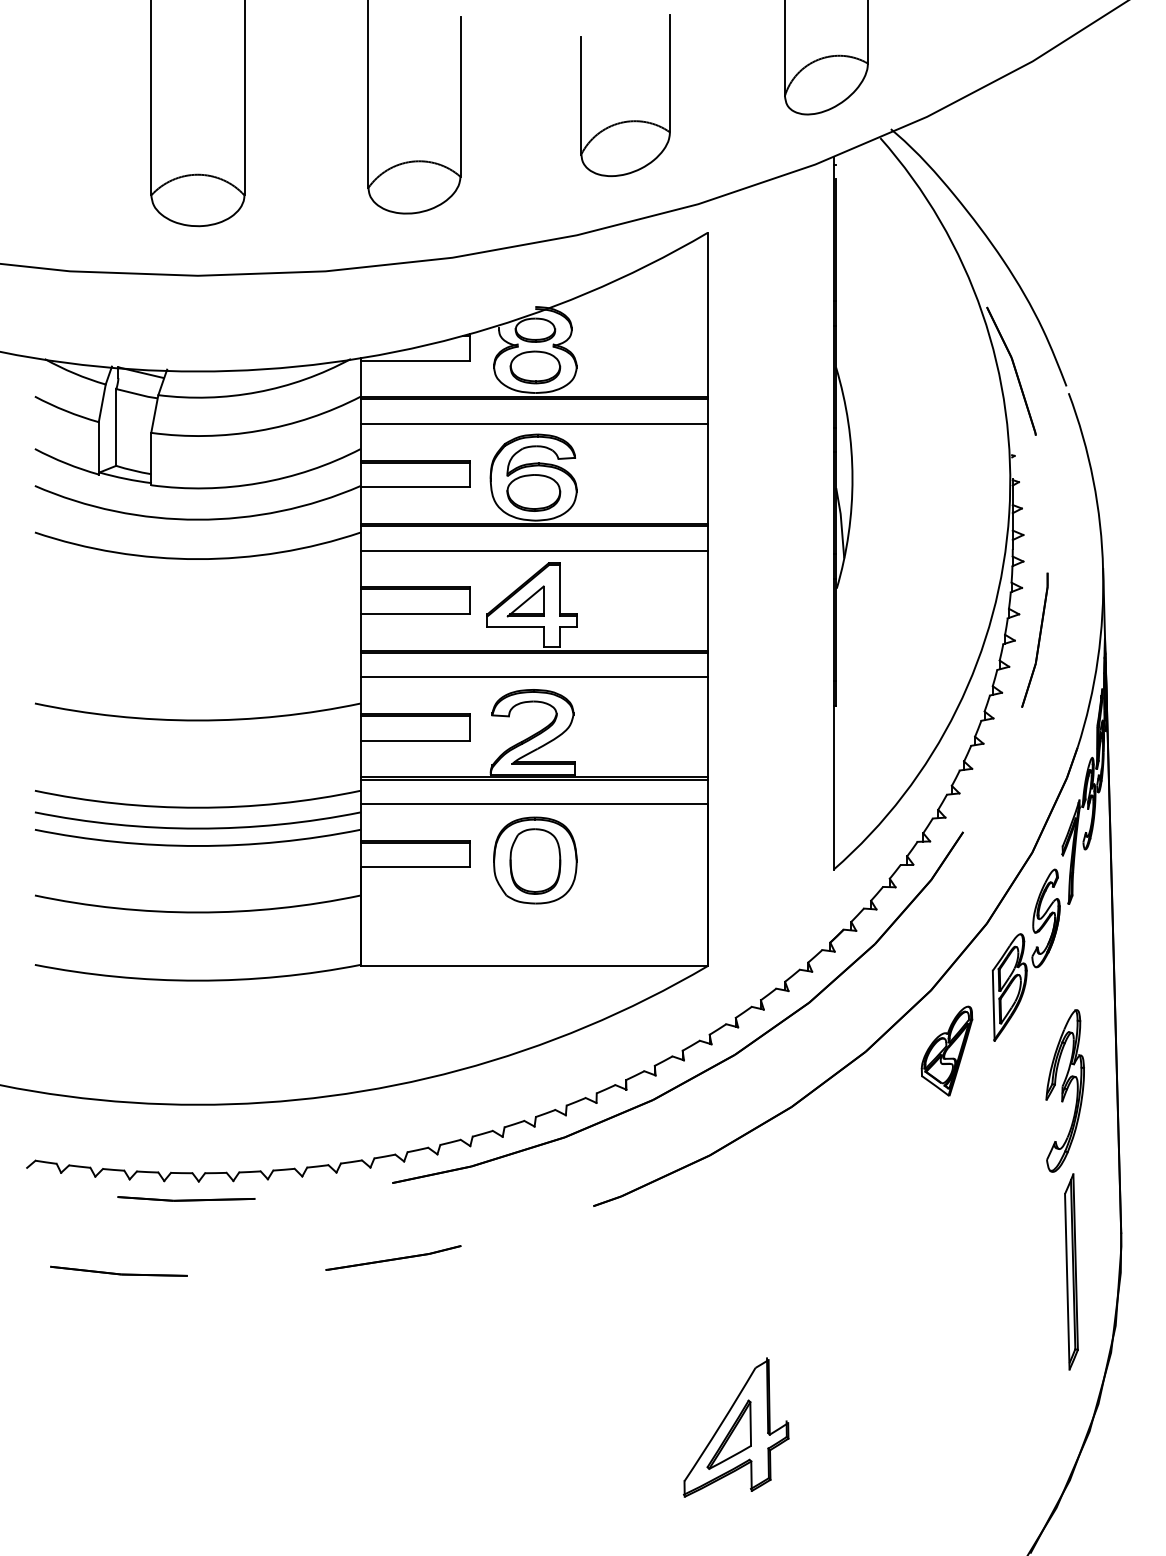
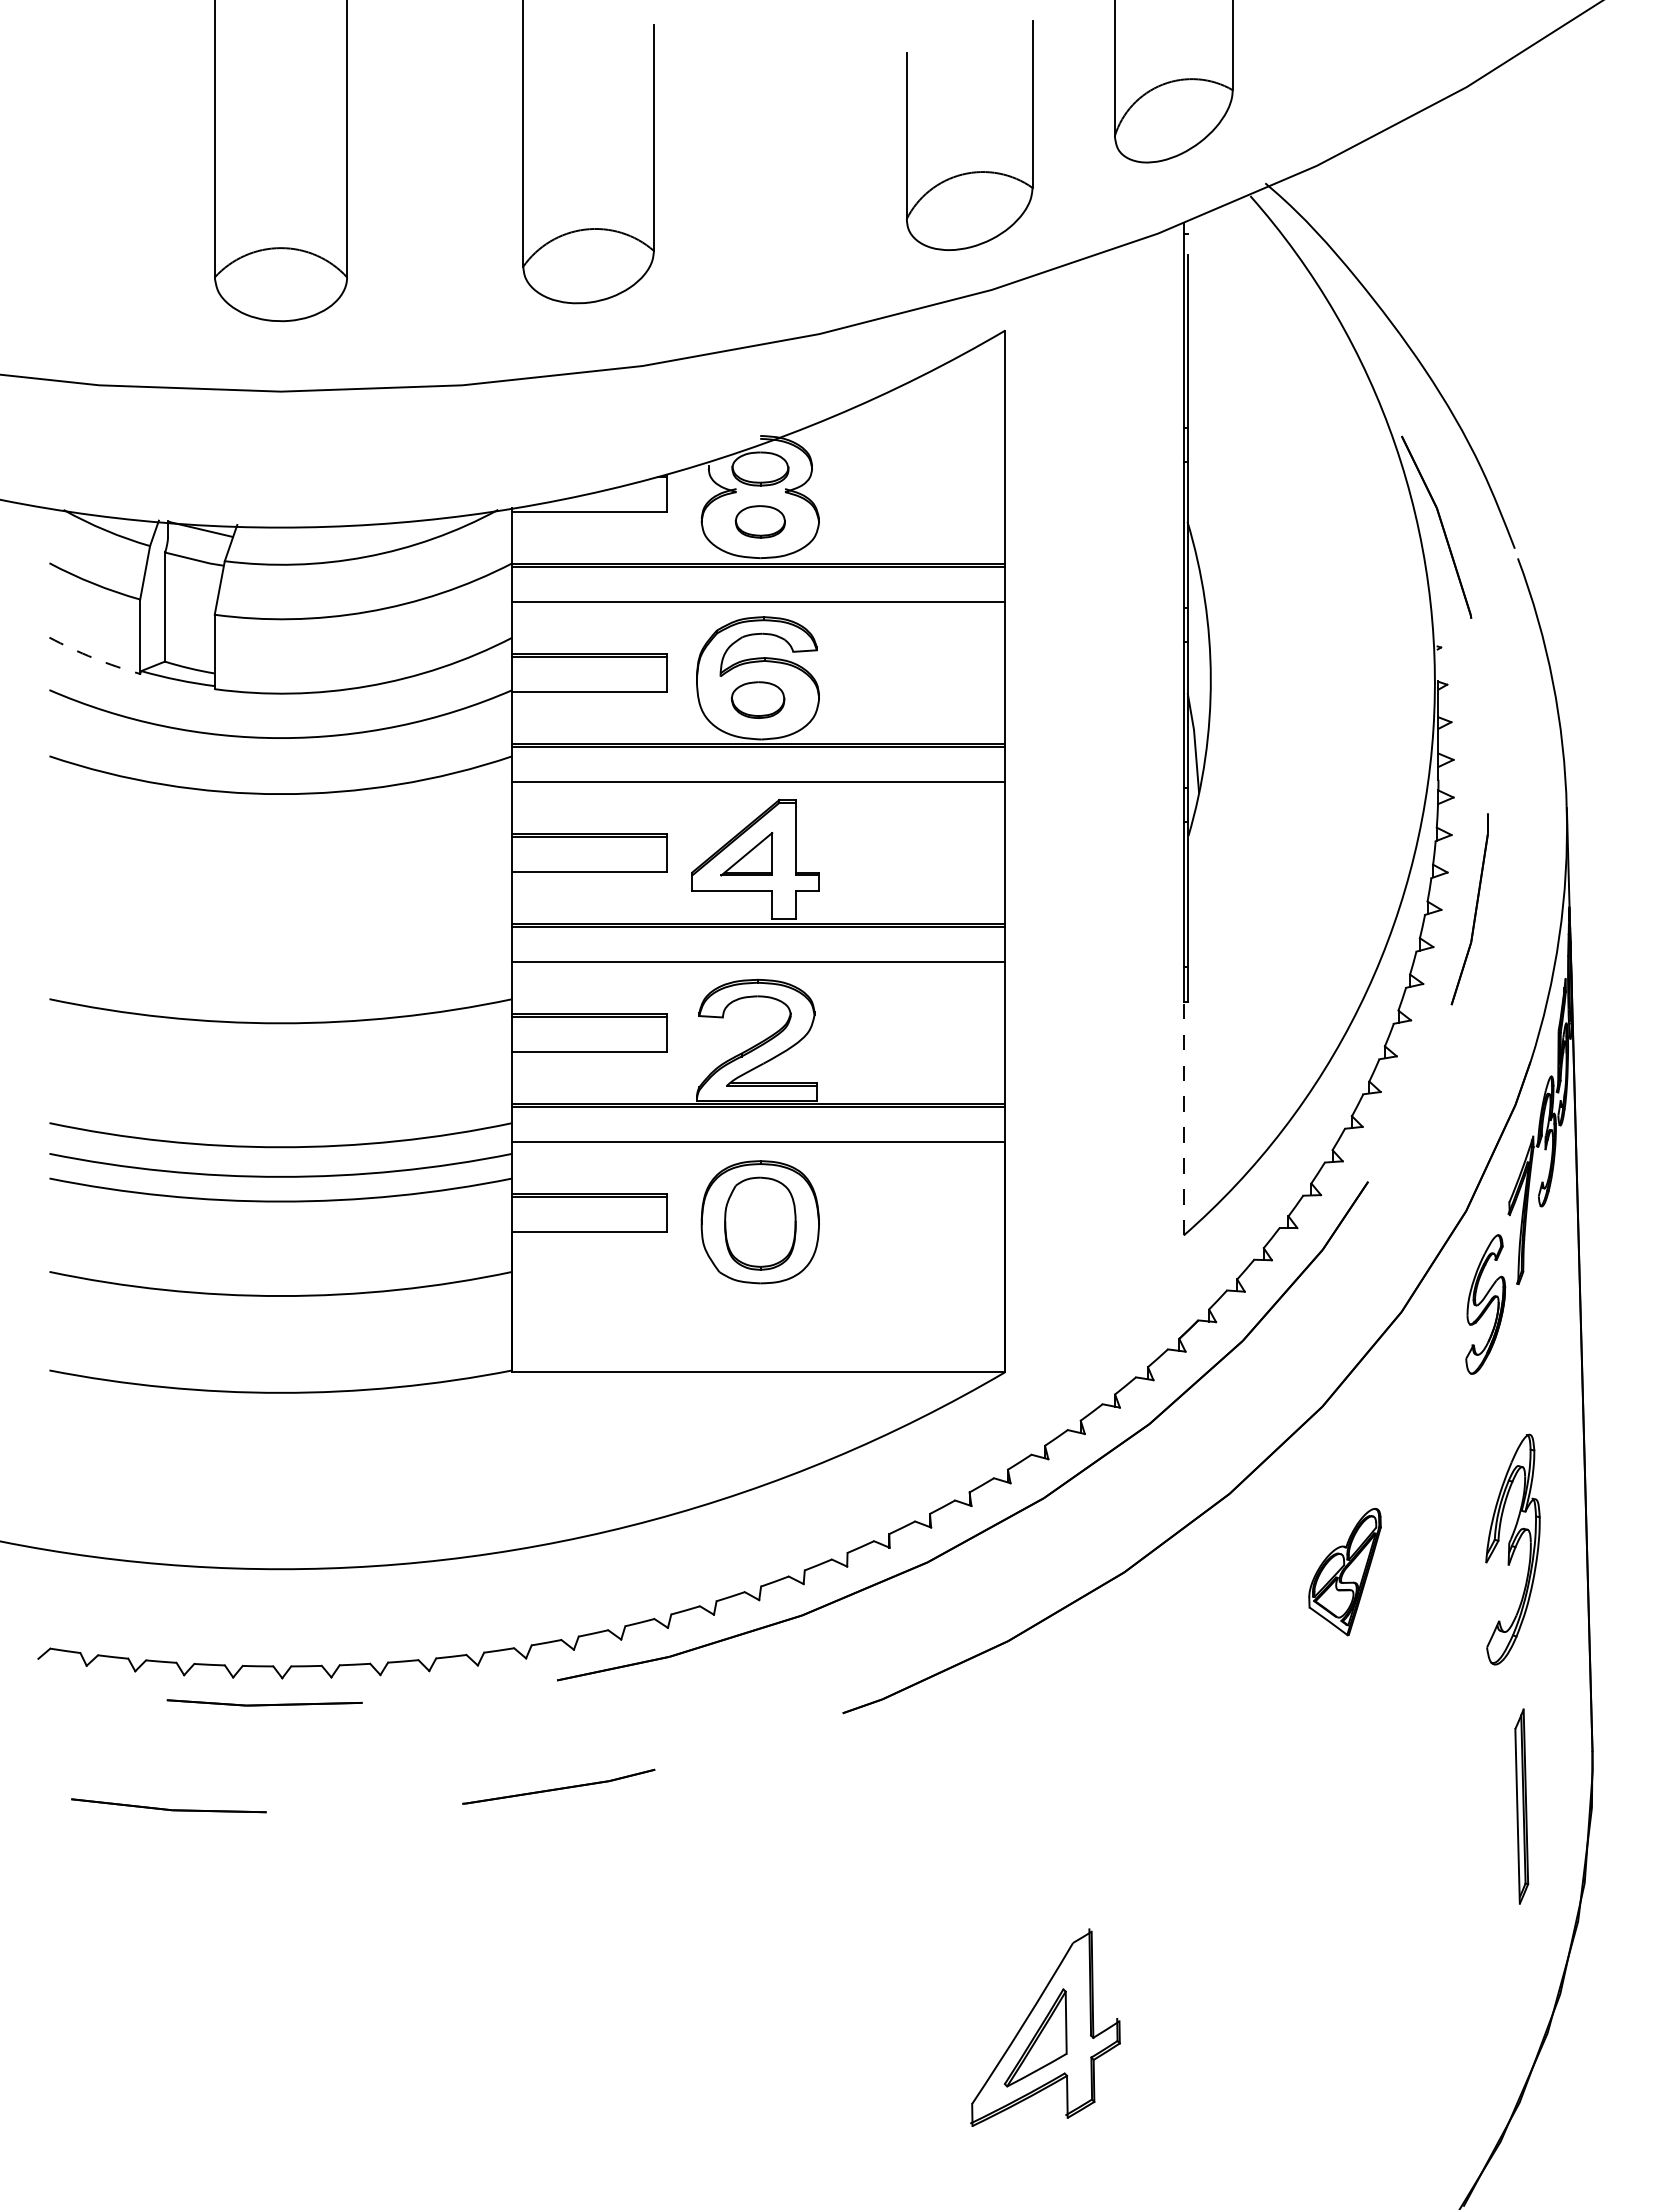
part: (627, 120) -> (971, 171), moved
part: (535, 367) -> (760, 521), size x0.7
arc: (65, 463) -> (93, 658), solid -> dashed
part: (533, 492) -> (757, 699), size x0.7
line: (833, 787) -> (1183, 1118), solid -> dashed
part: (1009, 987) -> (1434, 1402), removed
part: (946, 1050) -> (1344, 1571), moved
part: (1071, 1271) -> (1521, 1806), size x0.7

